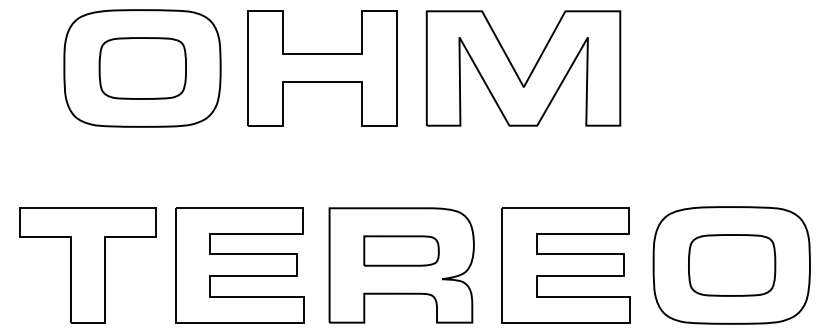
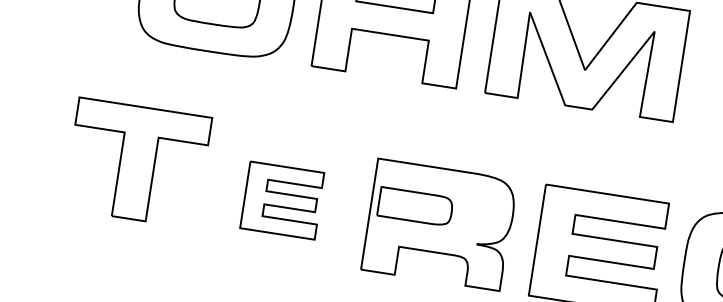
part: (401, 250) -> (415, 206), moved
part: (87, 265) -> (136, 163), moved
part: (239, 265) -> (282, 200), size x0.6

